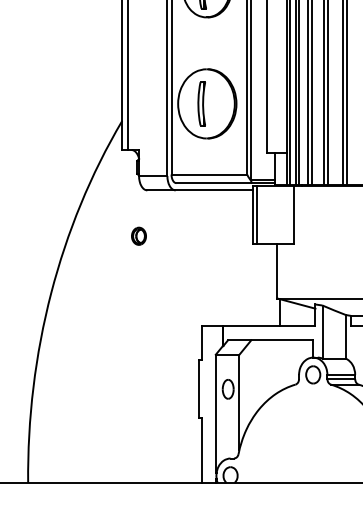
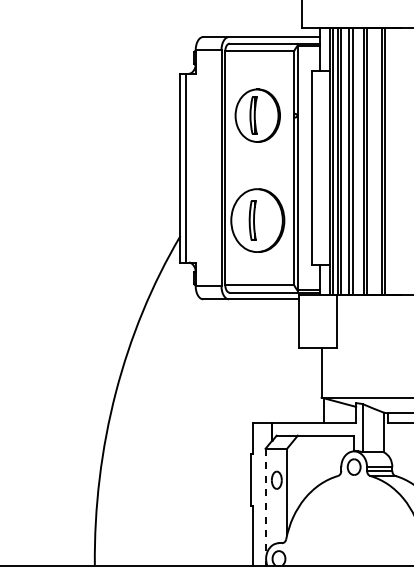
line: (257, 214) -> (303, 321), removed
part: (138, 235) -> (195, 340), removed
line: (215, 413) -> (265, 502), solid -> dashed

